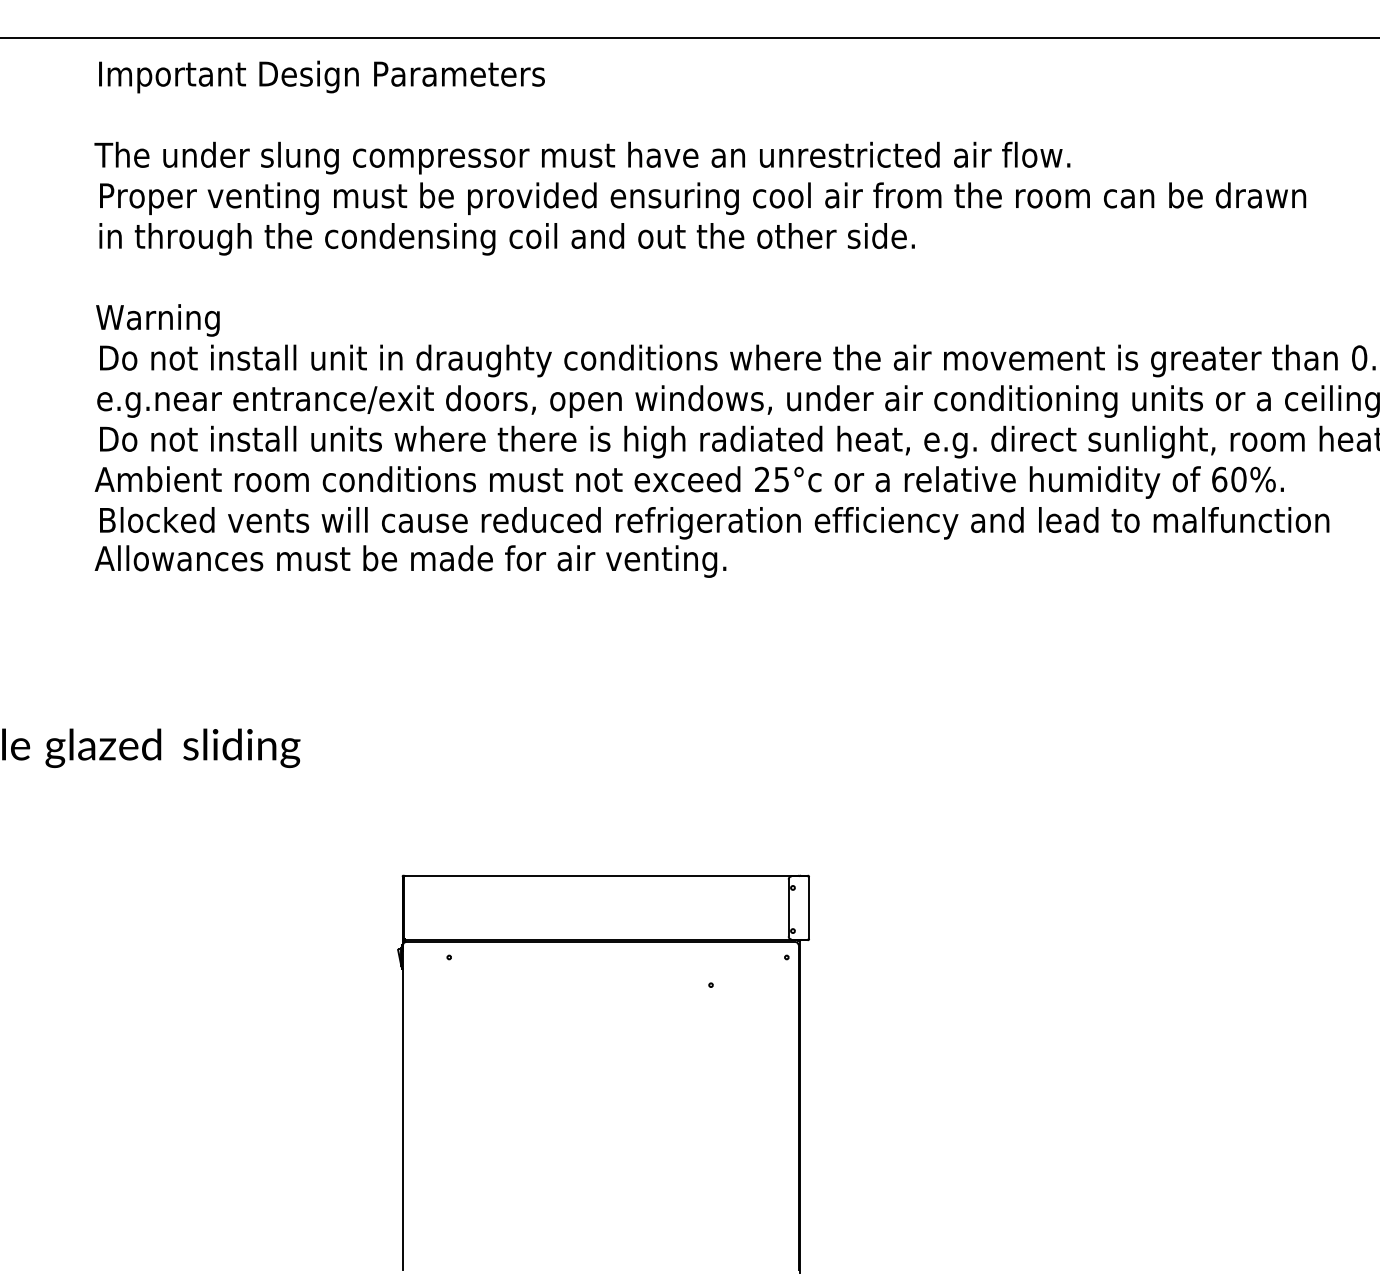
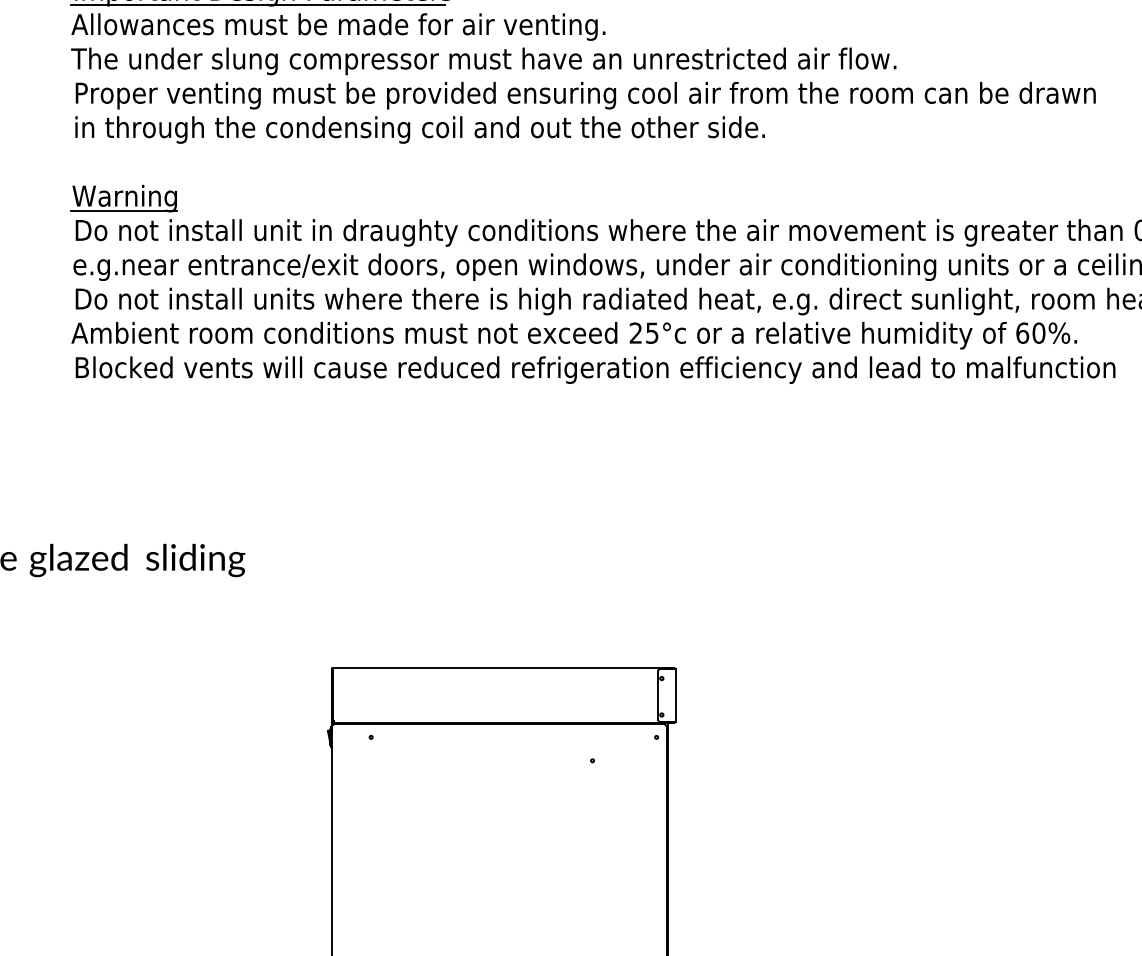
line: (315, 91) -> (258, 5), added
line: (156, 335) -> (123, 211), added
text: (410, 561) -> (338, 27), moved

